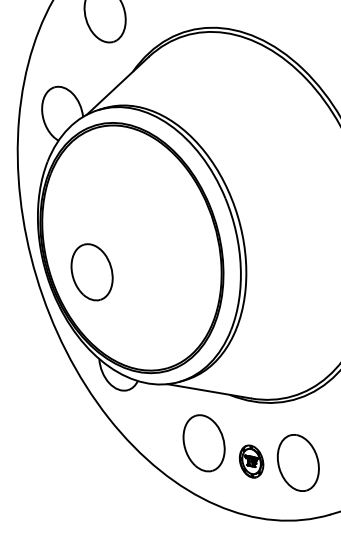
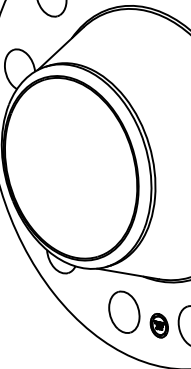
part: (91, 272) -> (41, 186), removed

